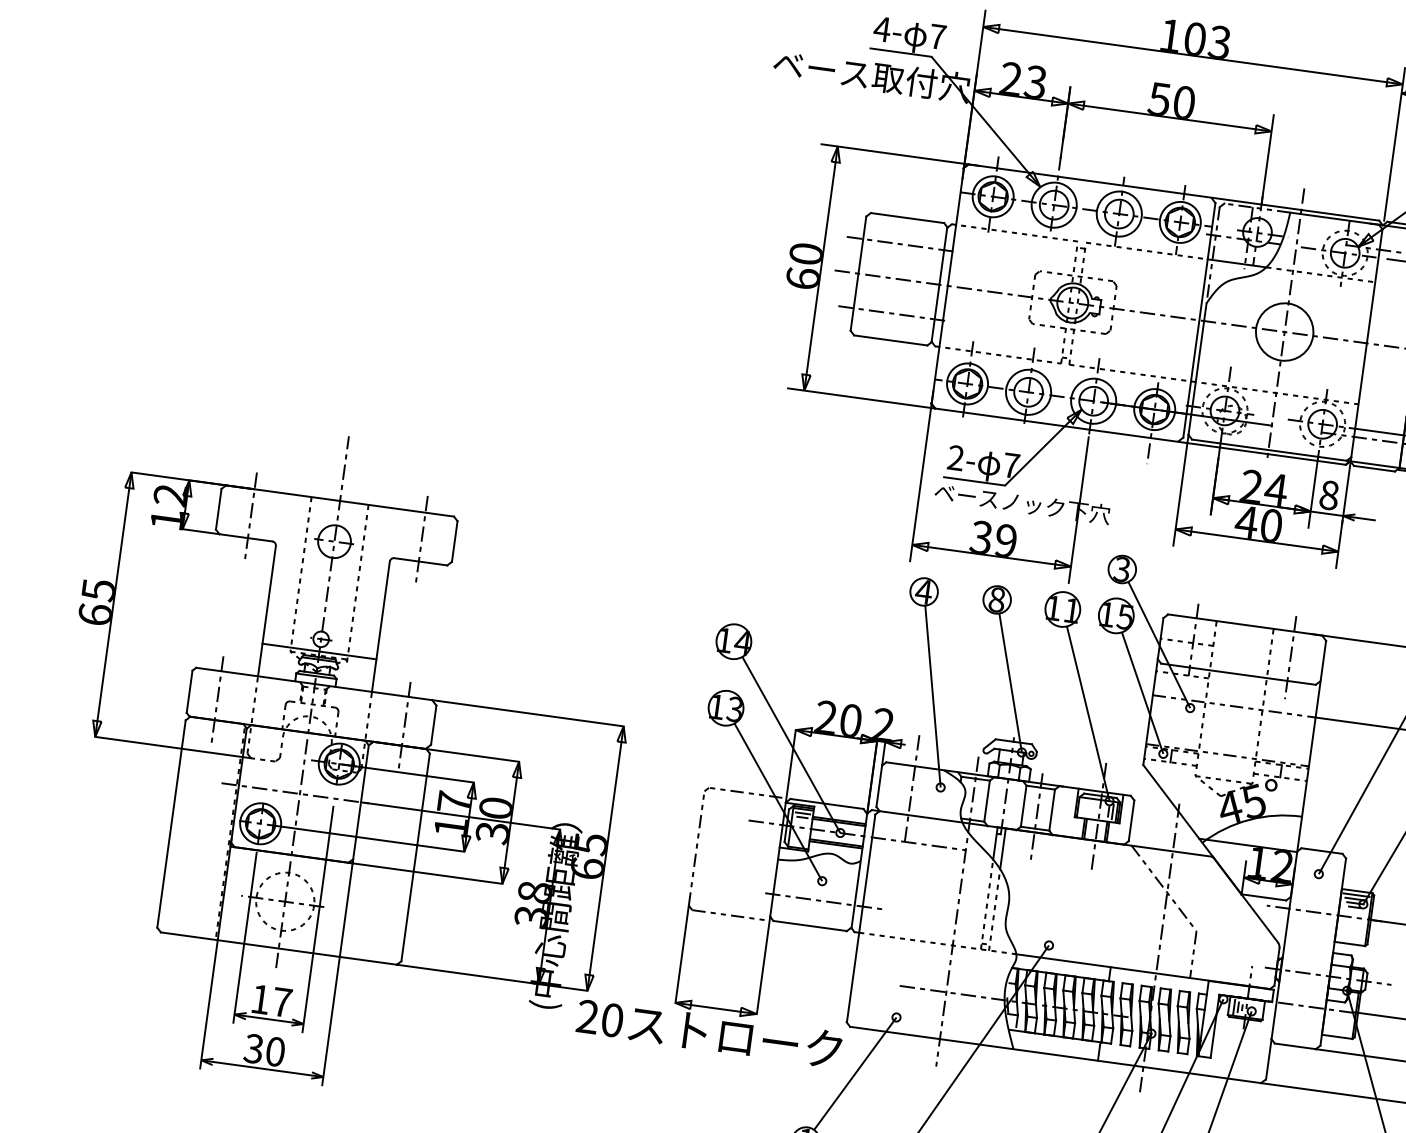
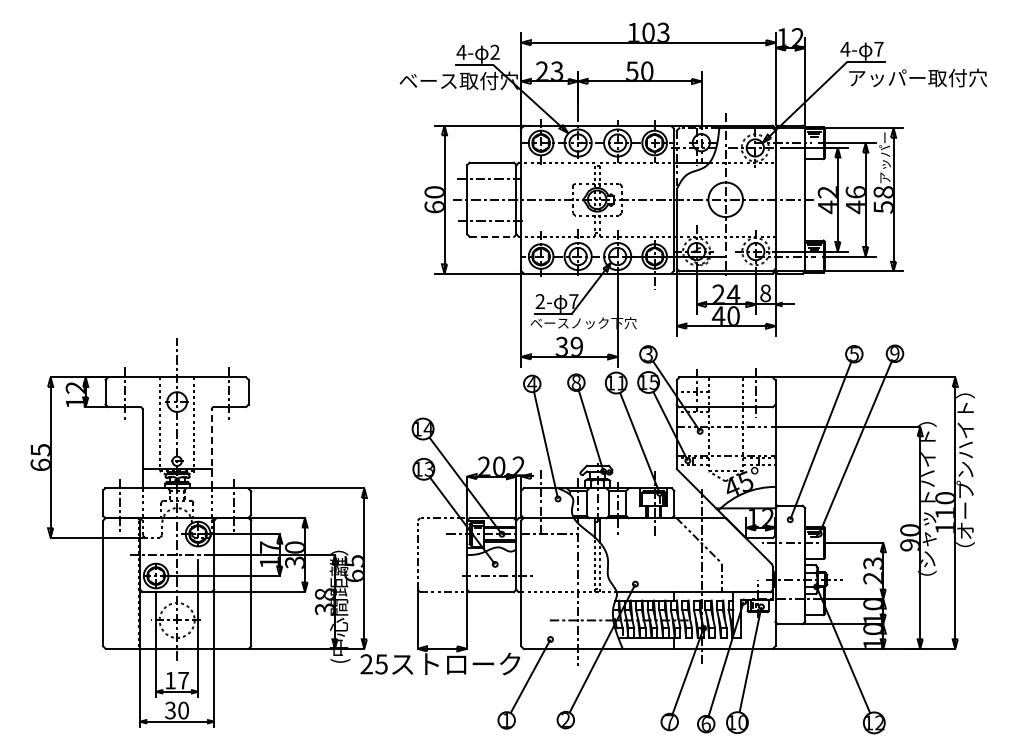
text: (936, 35) -> (494, 51), 7 -> 2
line: (891, 339) -> (492, 236), solid -> dashed
line: (380, 626) -> (211, 448), solid -> dashed
text: (612, 1020) -> (381, 664), 20 -> 25

